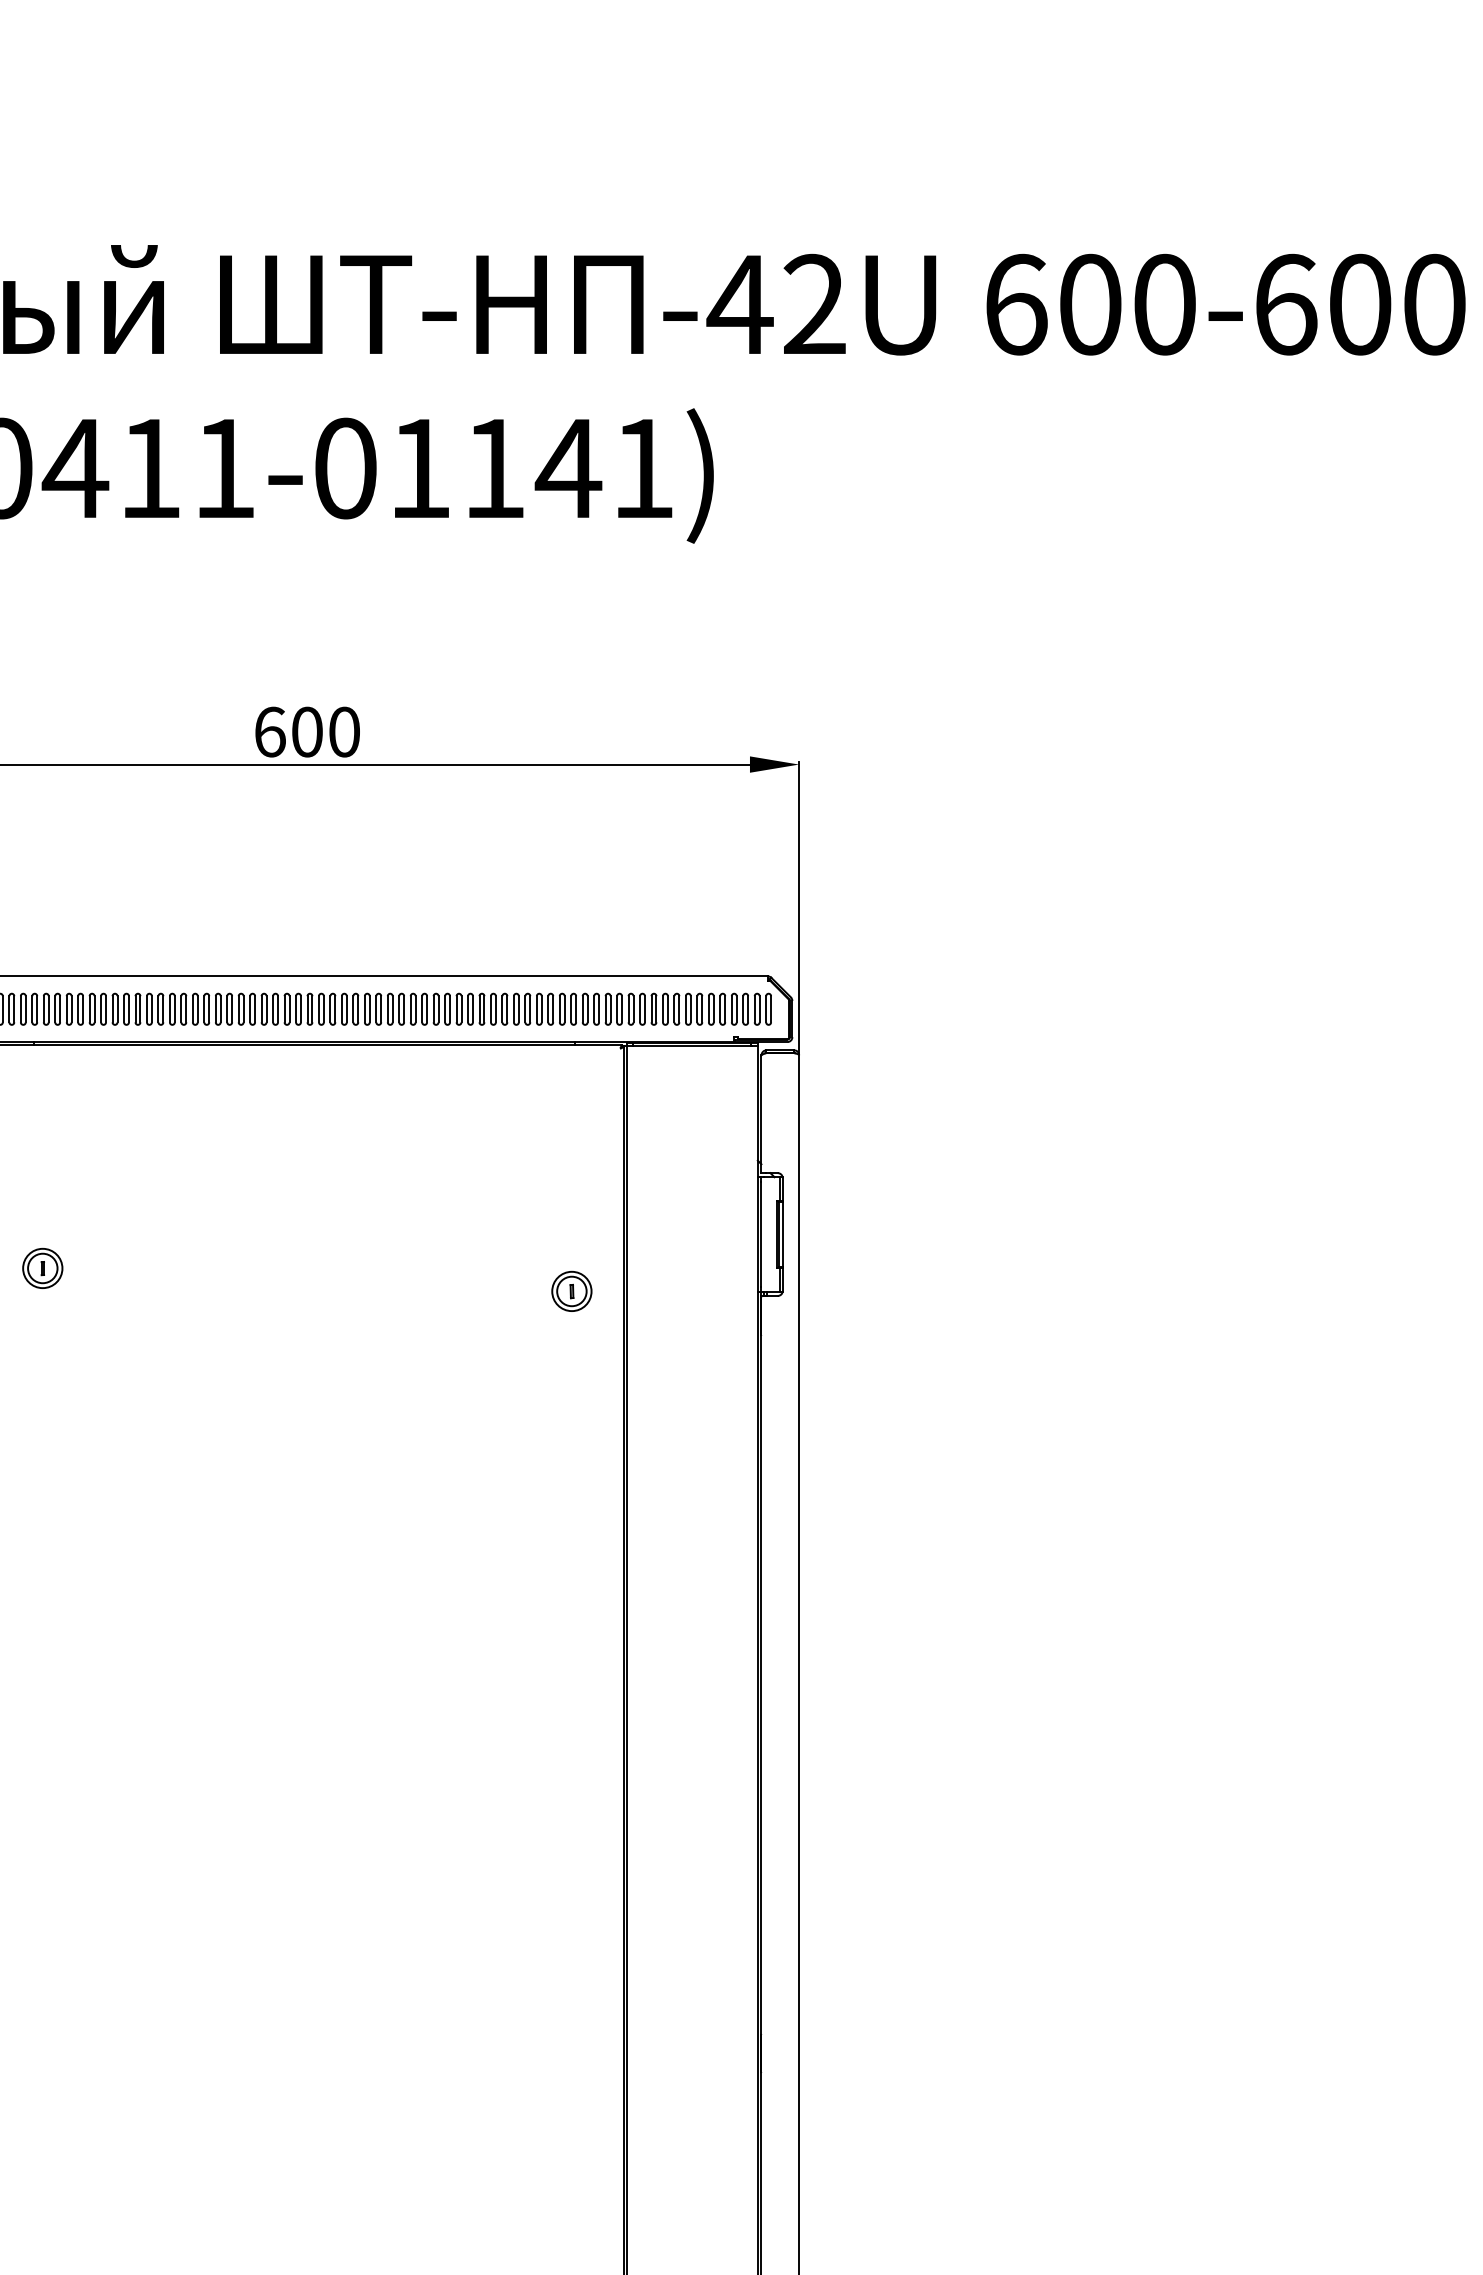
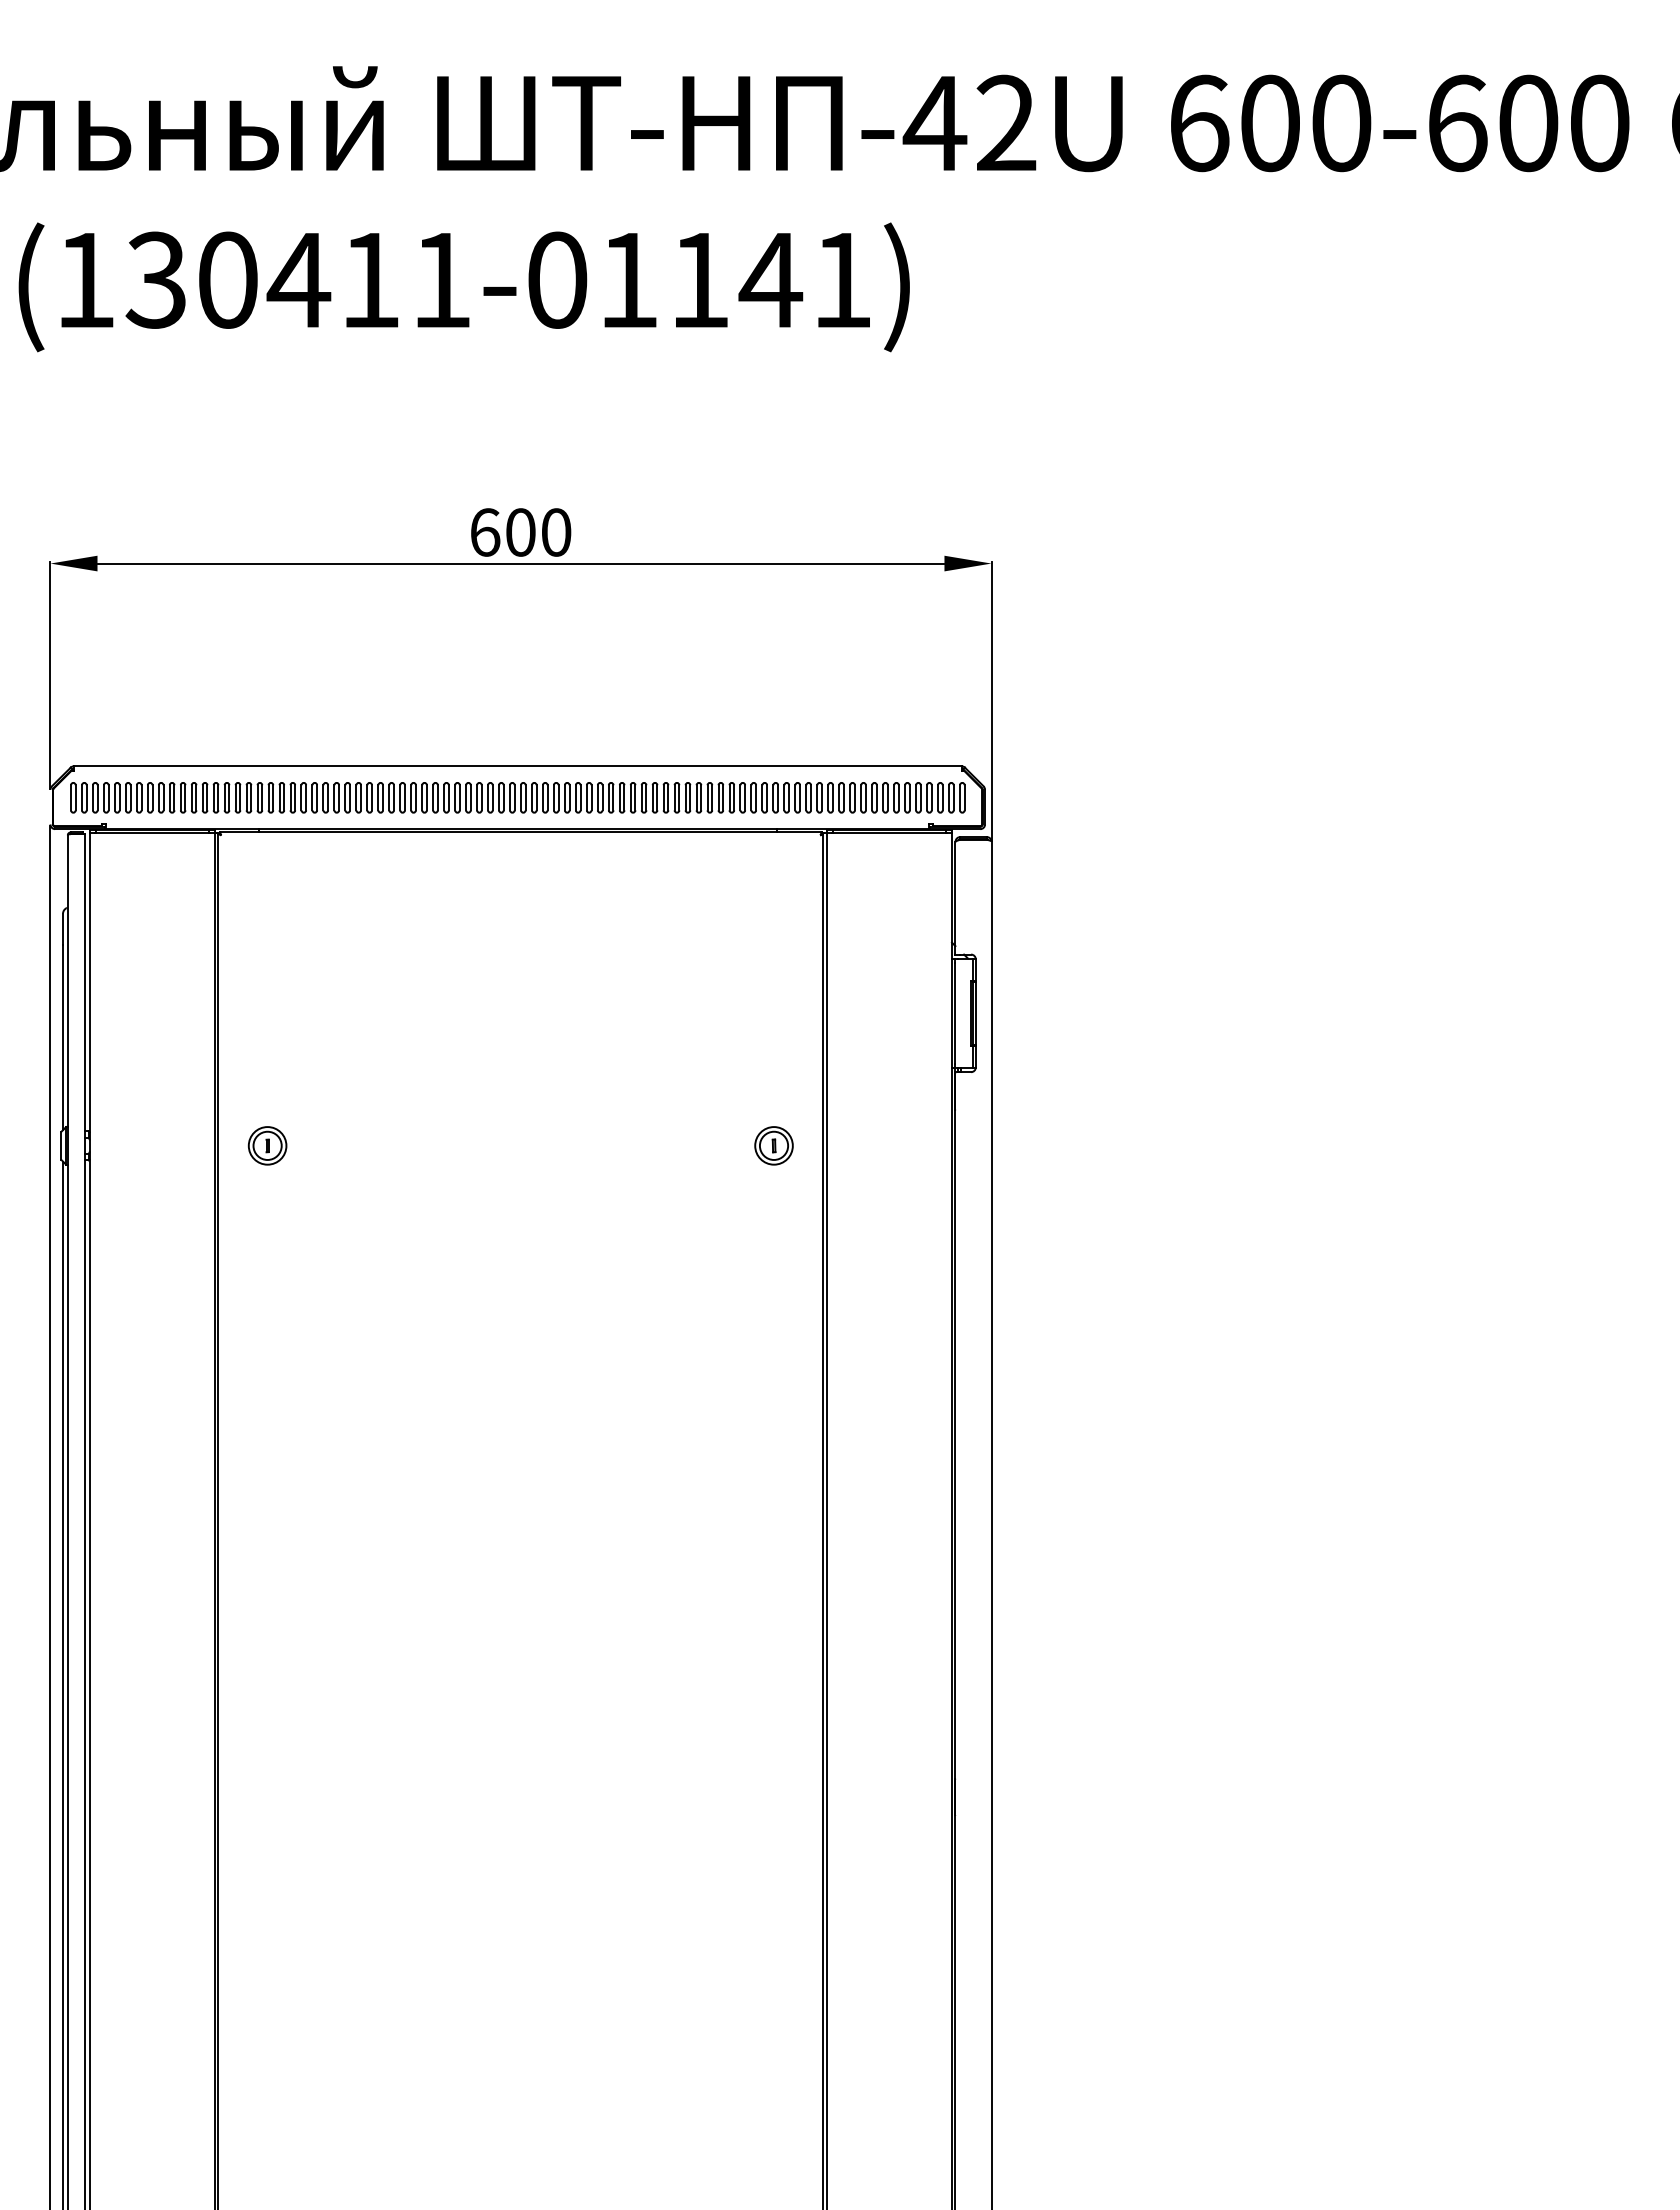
part: (42, 1268) -> (267, 1145), moved
part: (571, 1291) -> (773, 1145), moved

